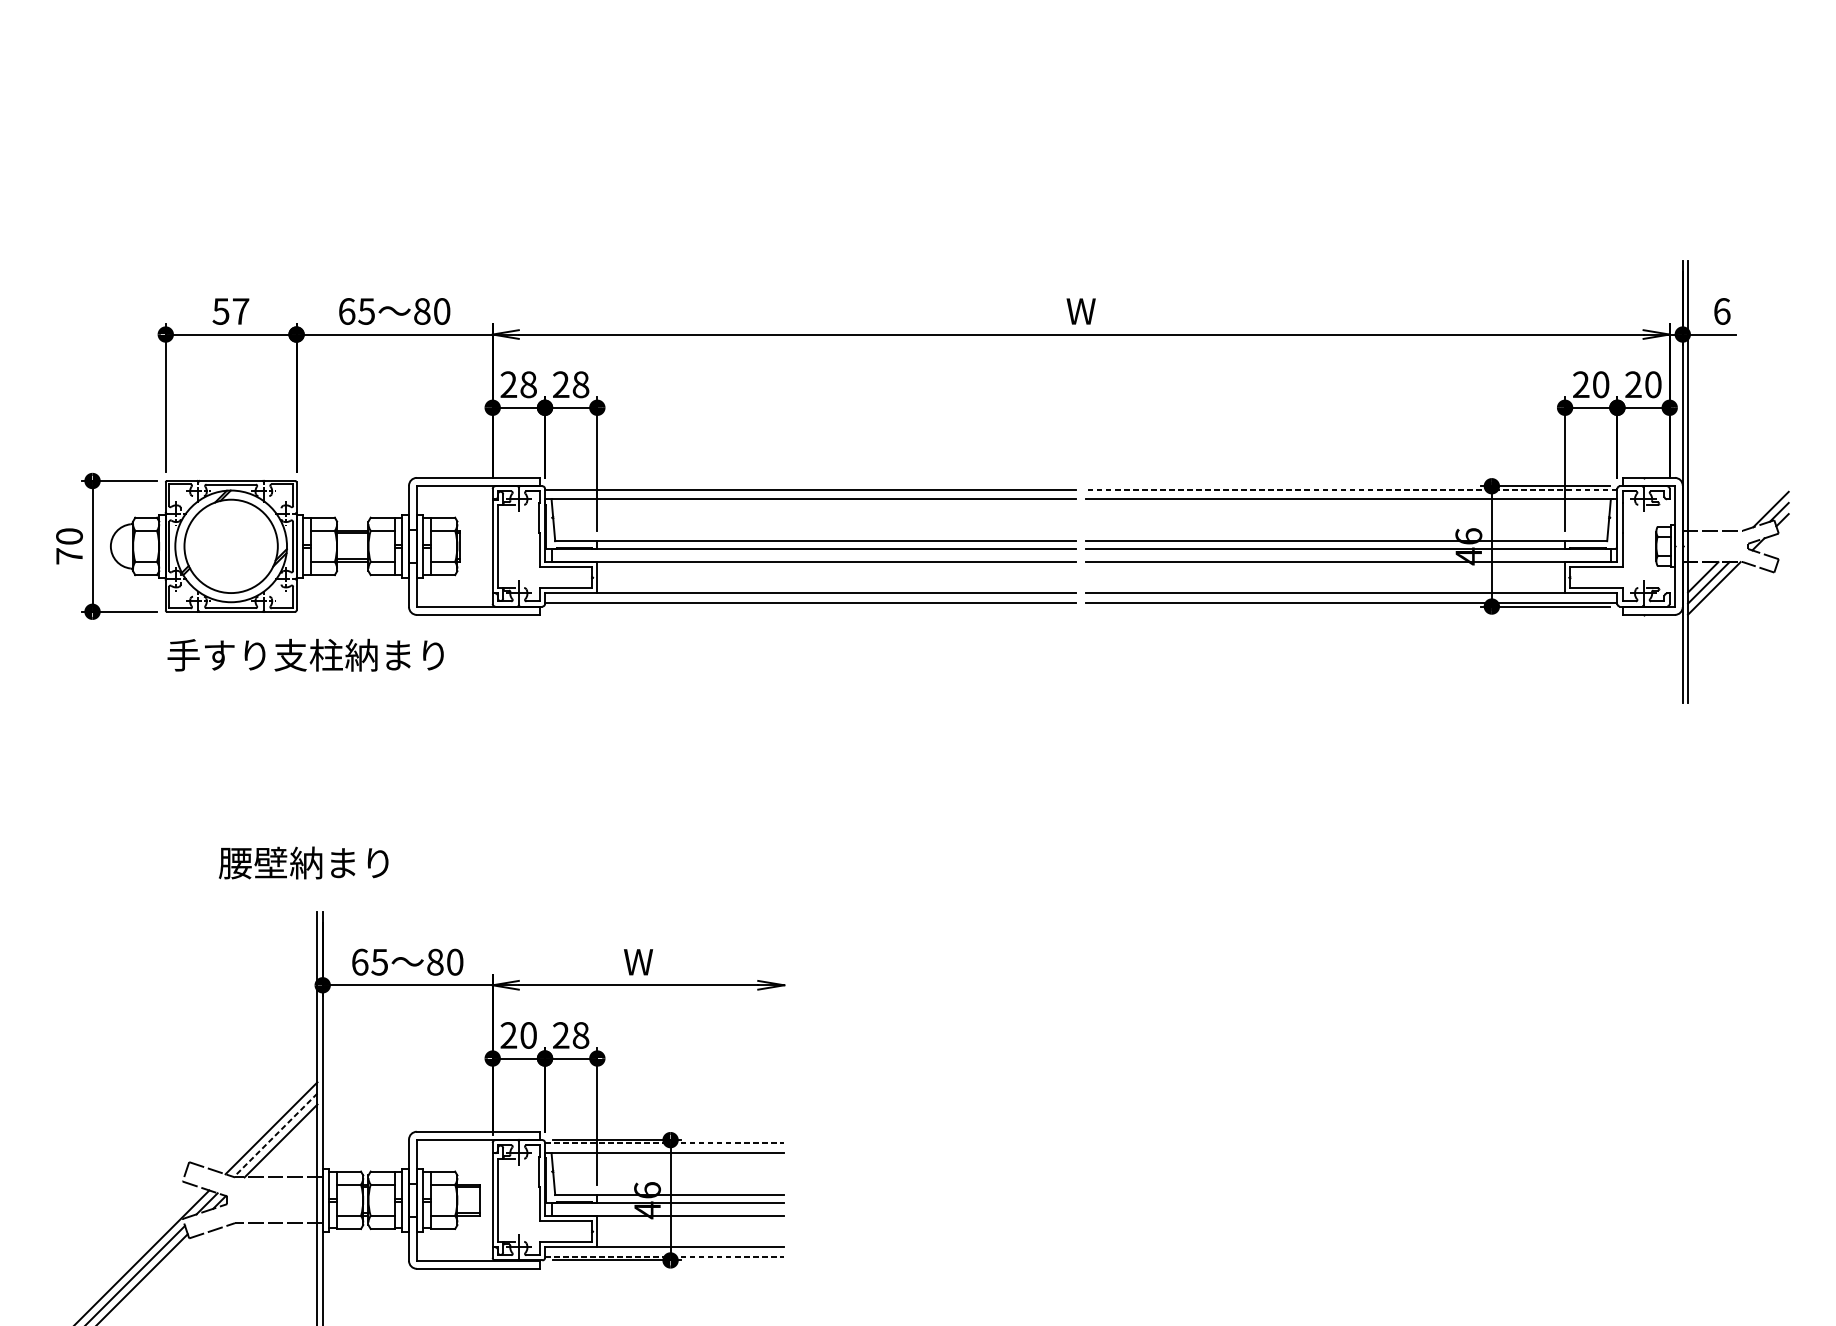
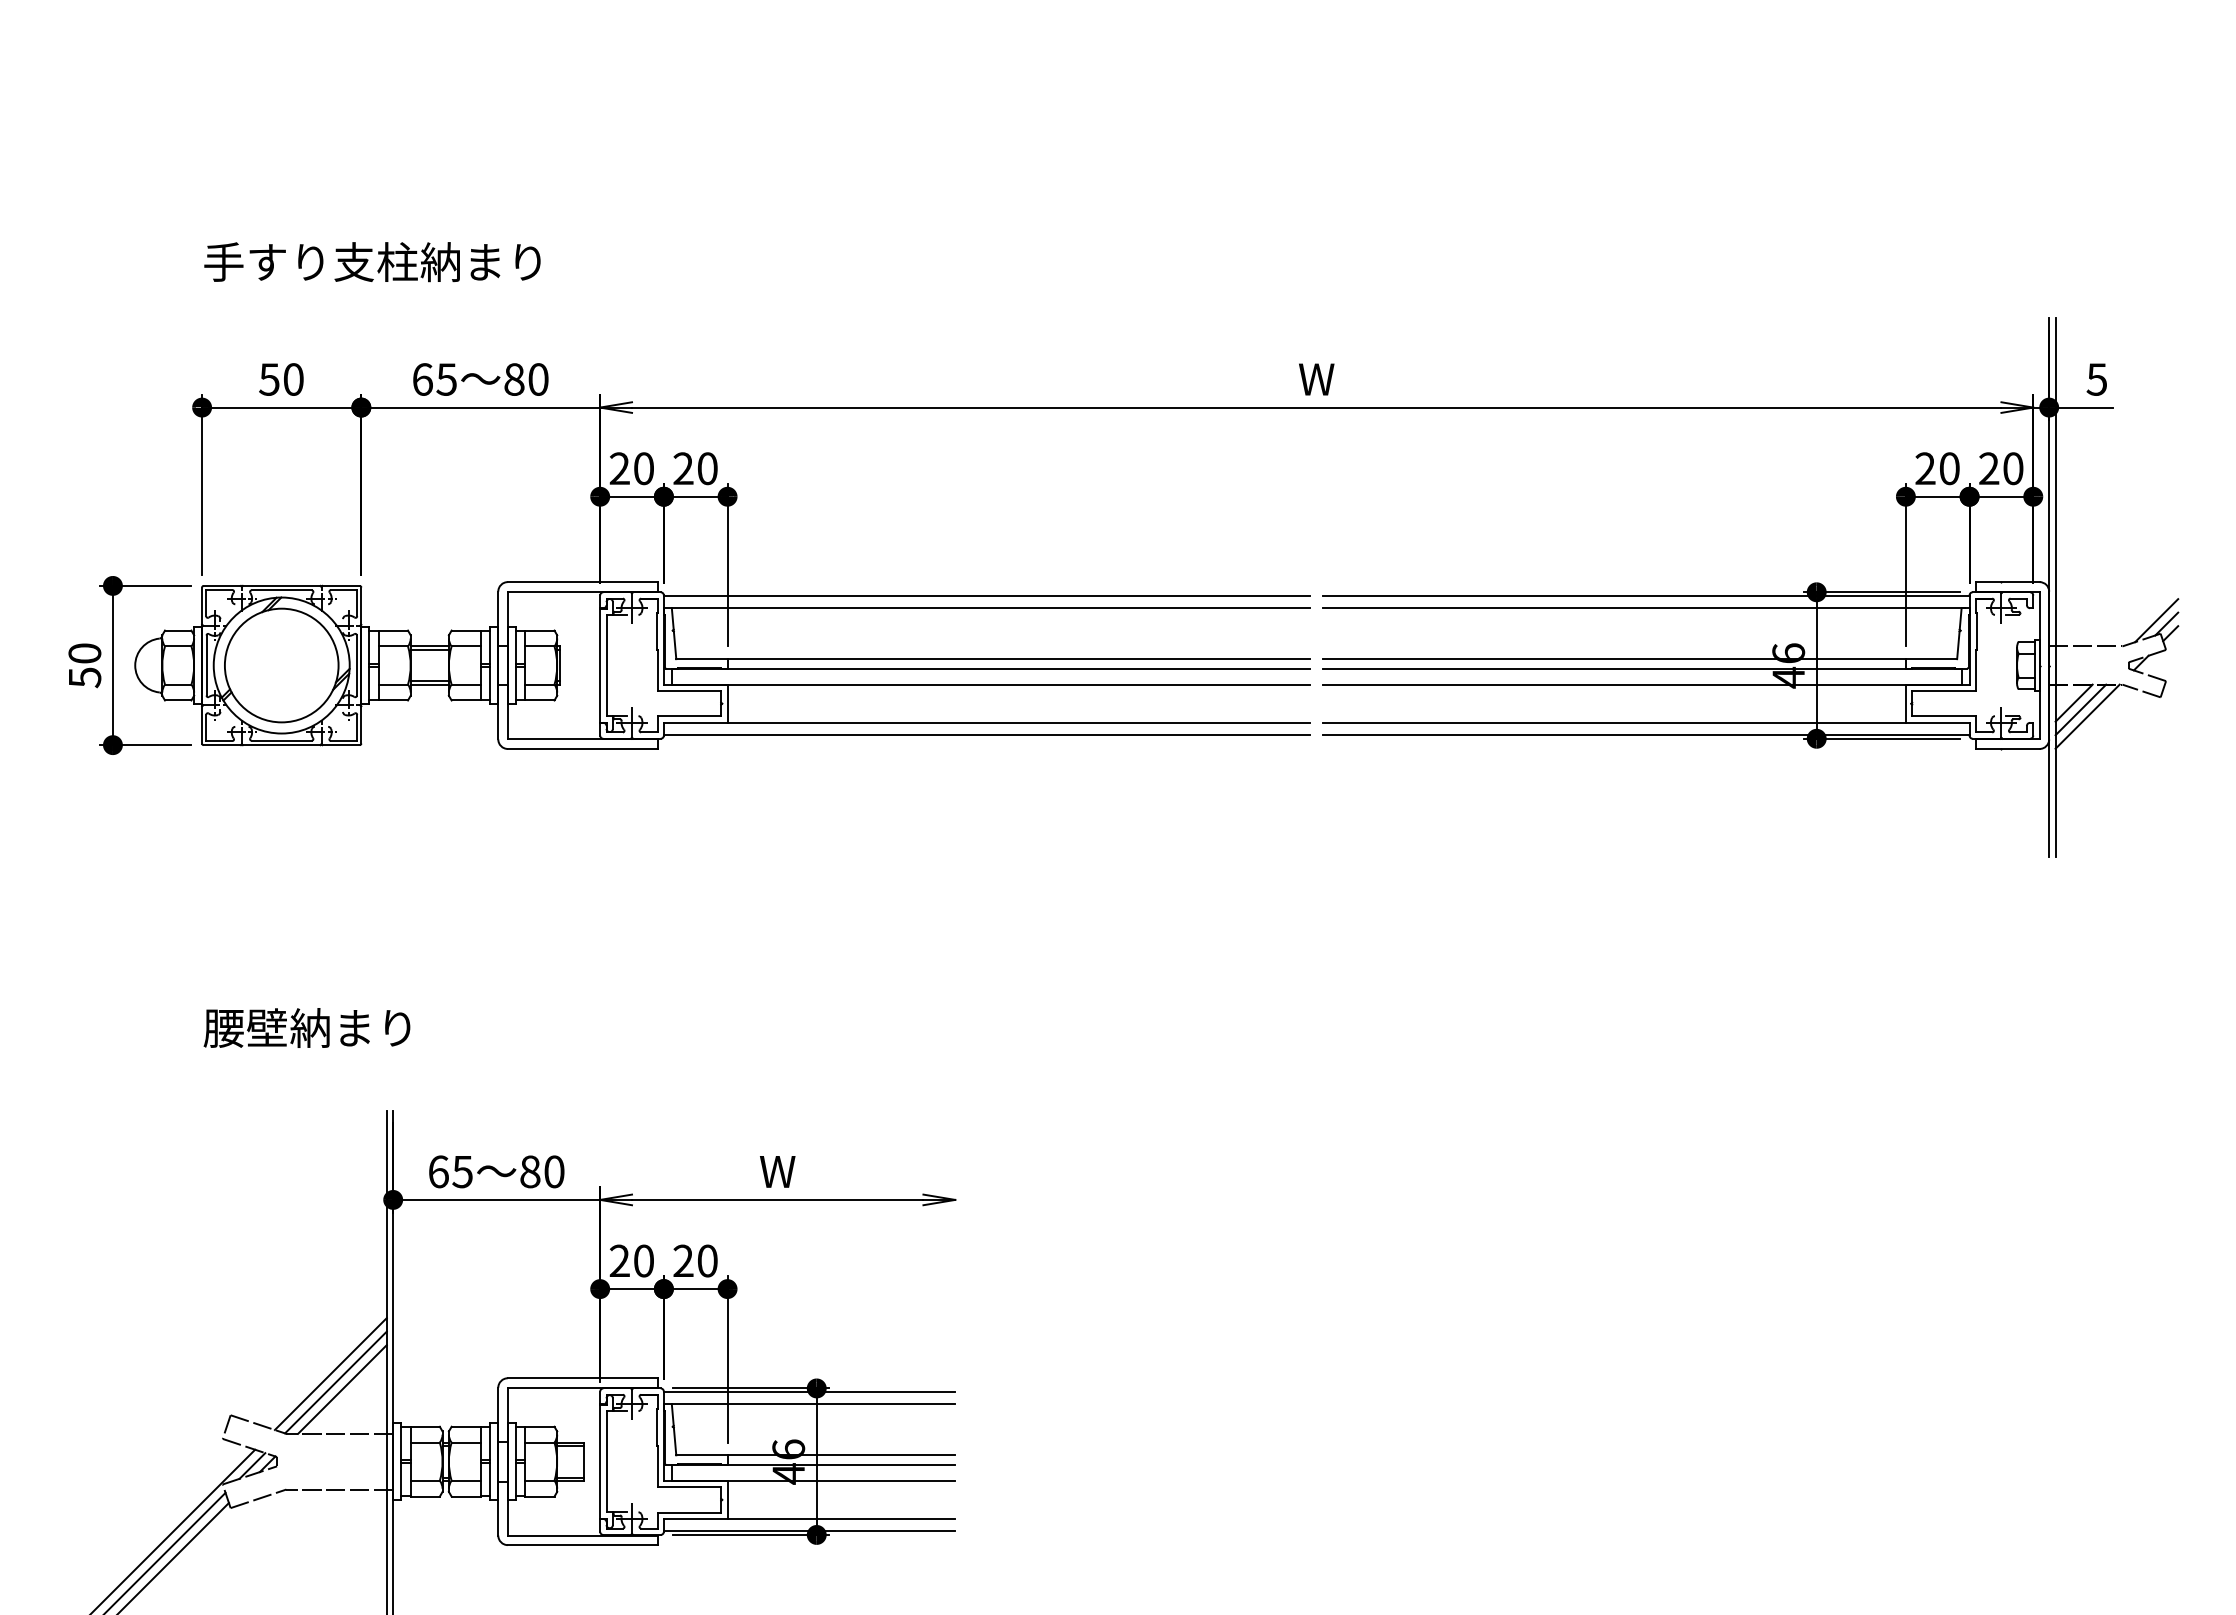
text: (240, 311) -> (293, 379), 57 -> 50
text: (1721, 311) -> (2096, 379), 6 -> 5
text: (529, 384) -> (644, 468), 28 -> 20
text: (580, 384) -> (707, 468), 28 -> 20
line: (1351, 489) -> (1645, 596), dashed -> solid
text: (70, 556) -> (85, 677), 70 -> 50
text: (305, 655) -> (372, 262), moved
text: (303, 862) -> (306, 1027), moved
text: (580, 1035) -> (707, 1260), 28 -> 20
line: (275, 1135) -> (335, 1382), dashed -> solid
line: (664, 1143) -> (809, 1392), dashed -> solid
line: (664, 1256) -> (809, 1530), dashed -> solid

